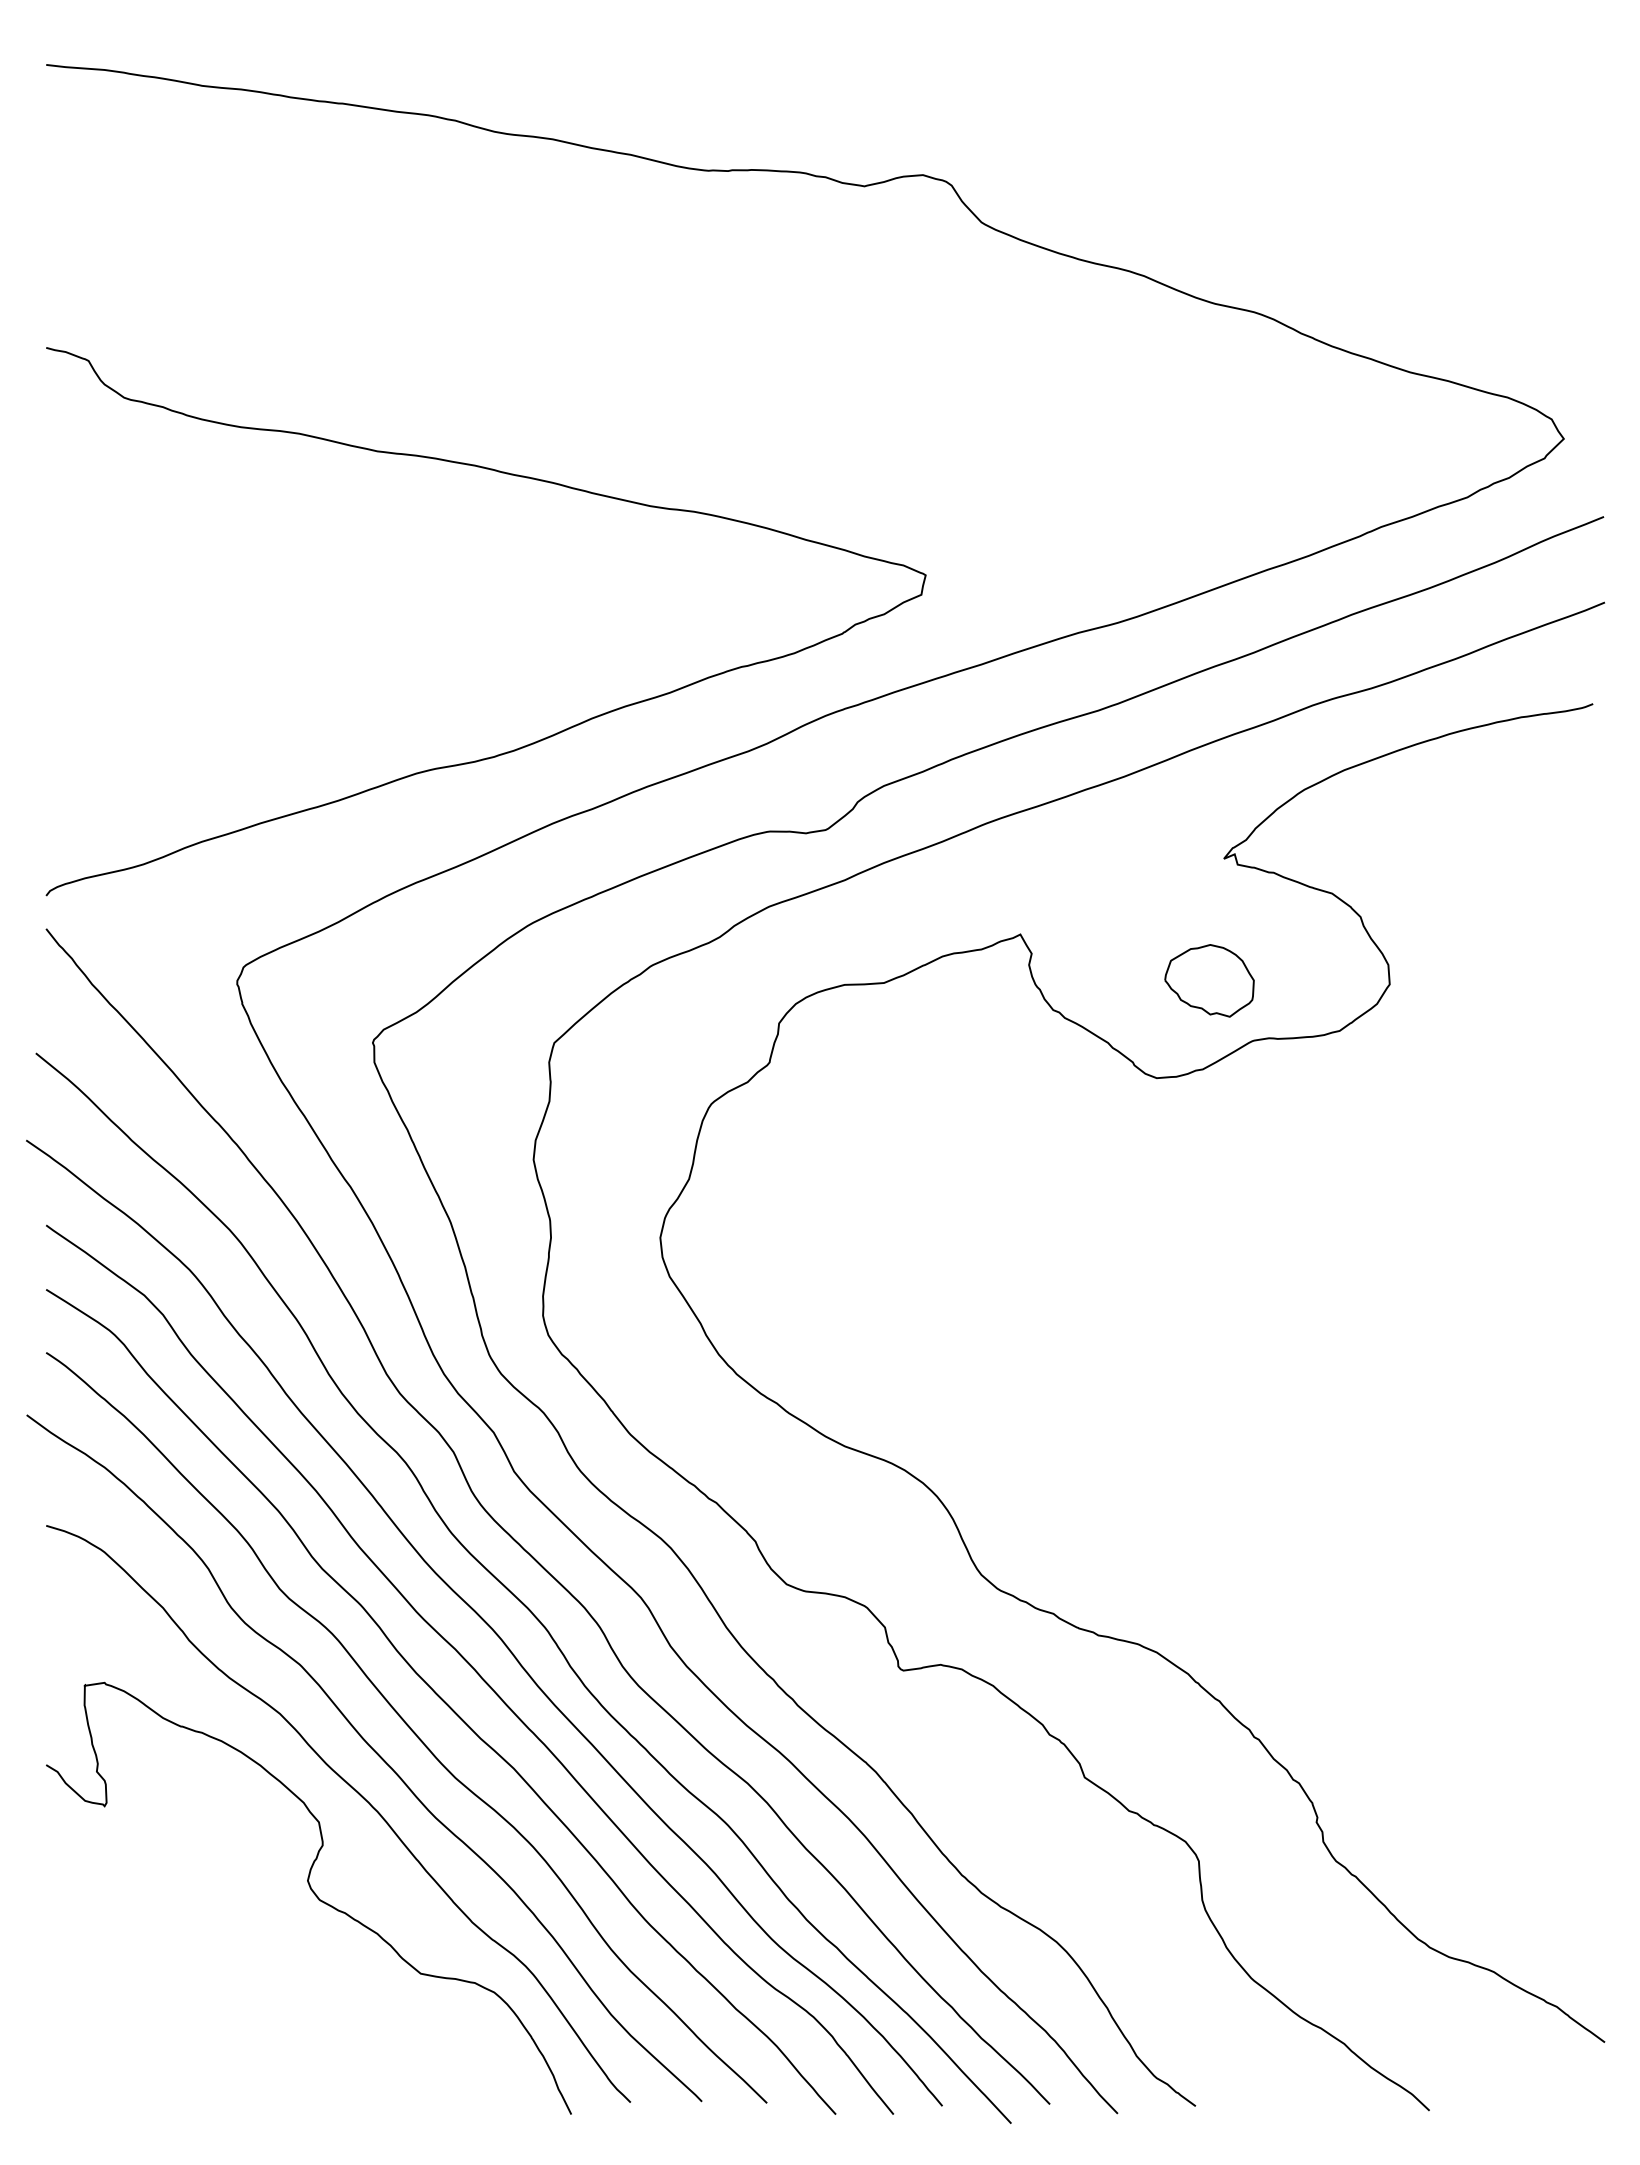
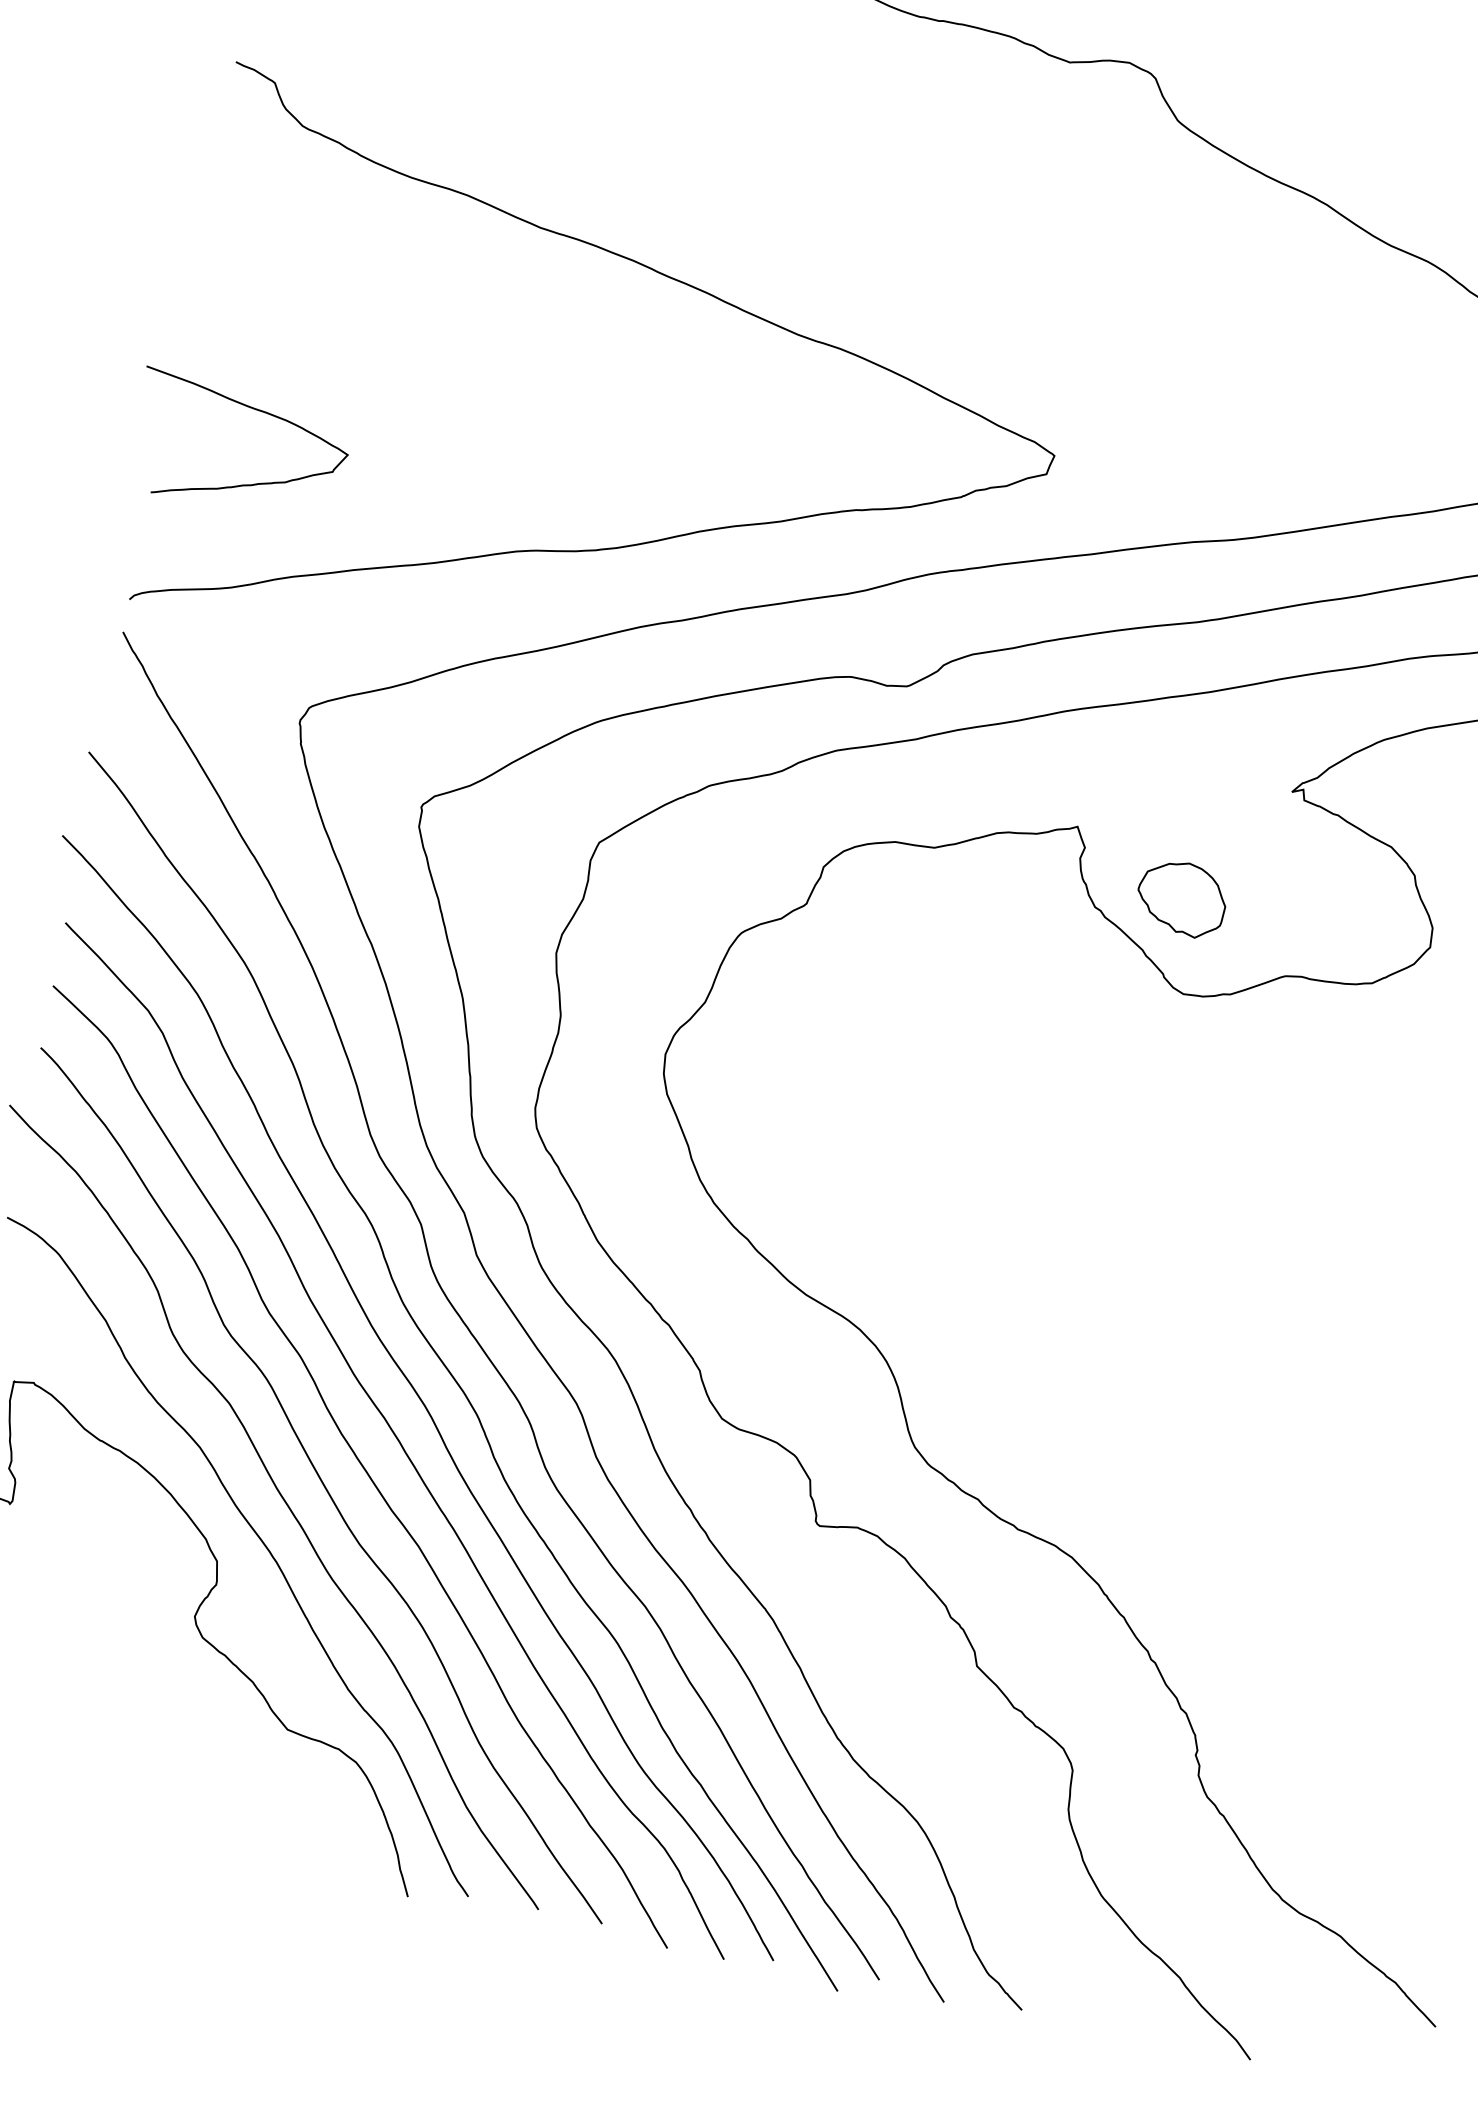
curve: (135, 760) -> (243, 484), added
part: (1209, 980) -> (1181, 898), moved

